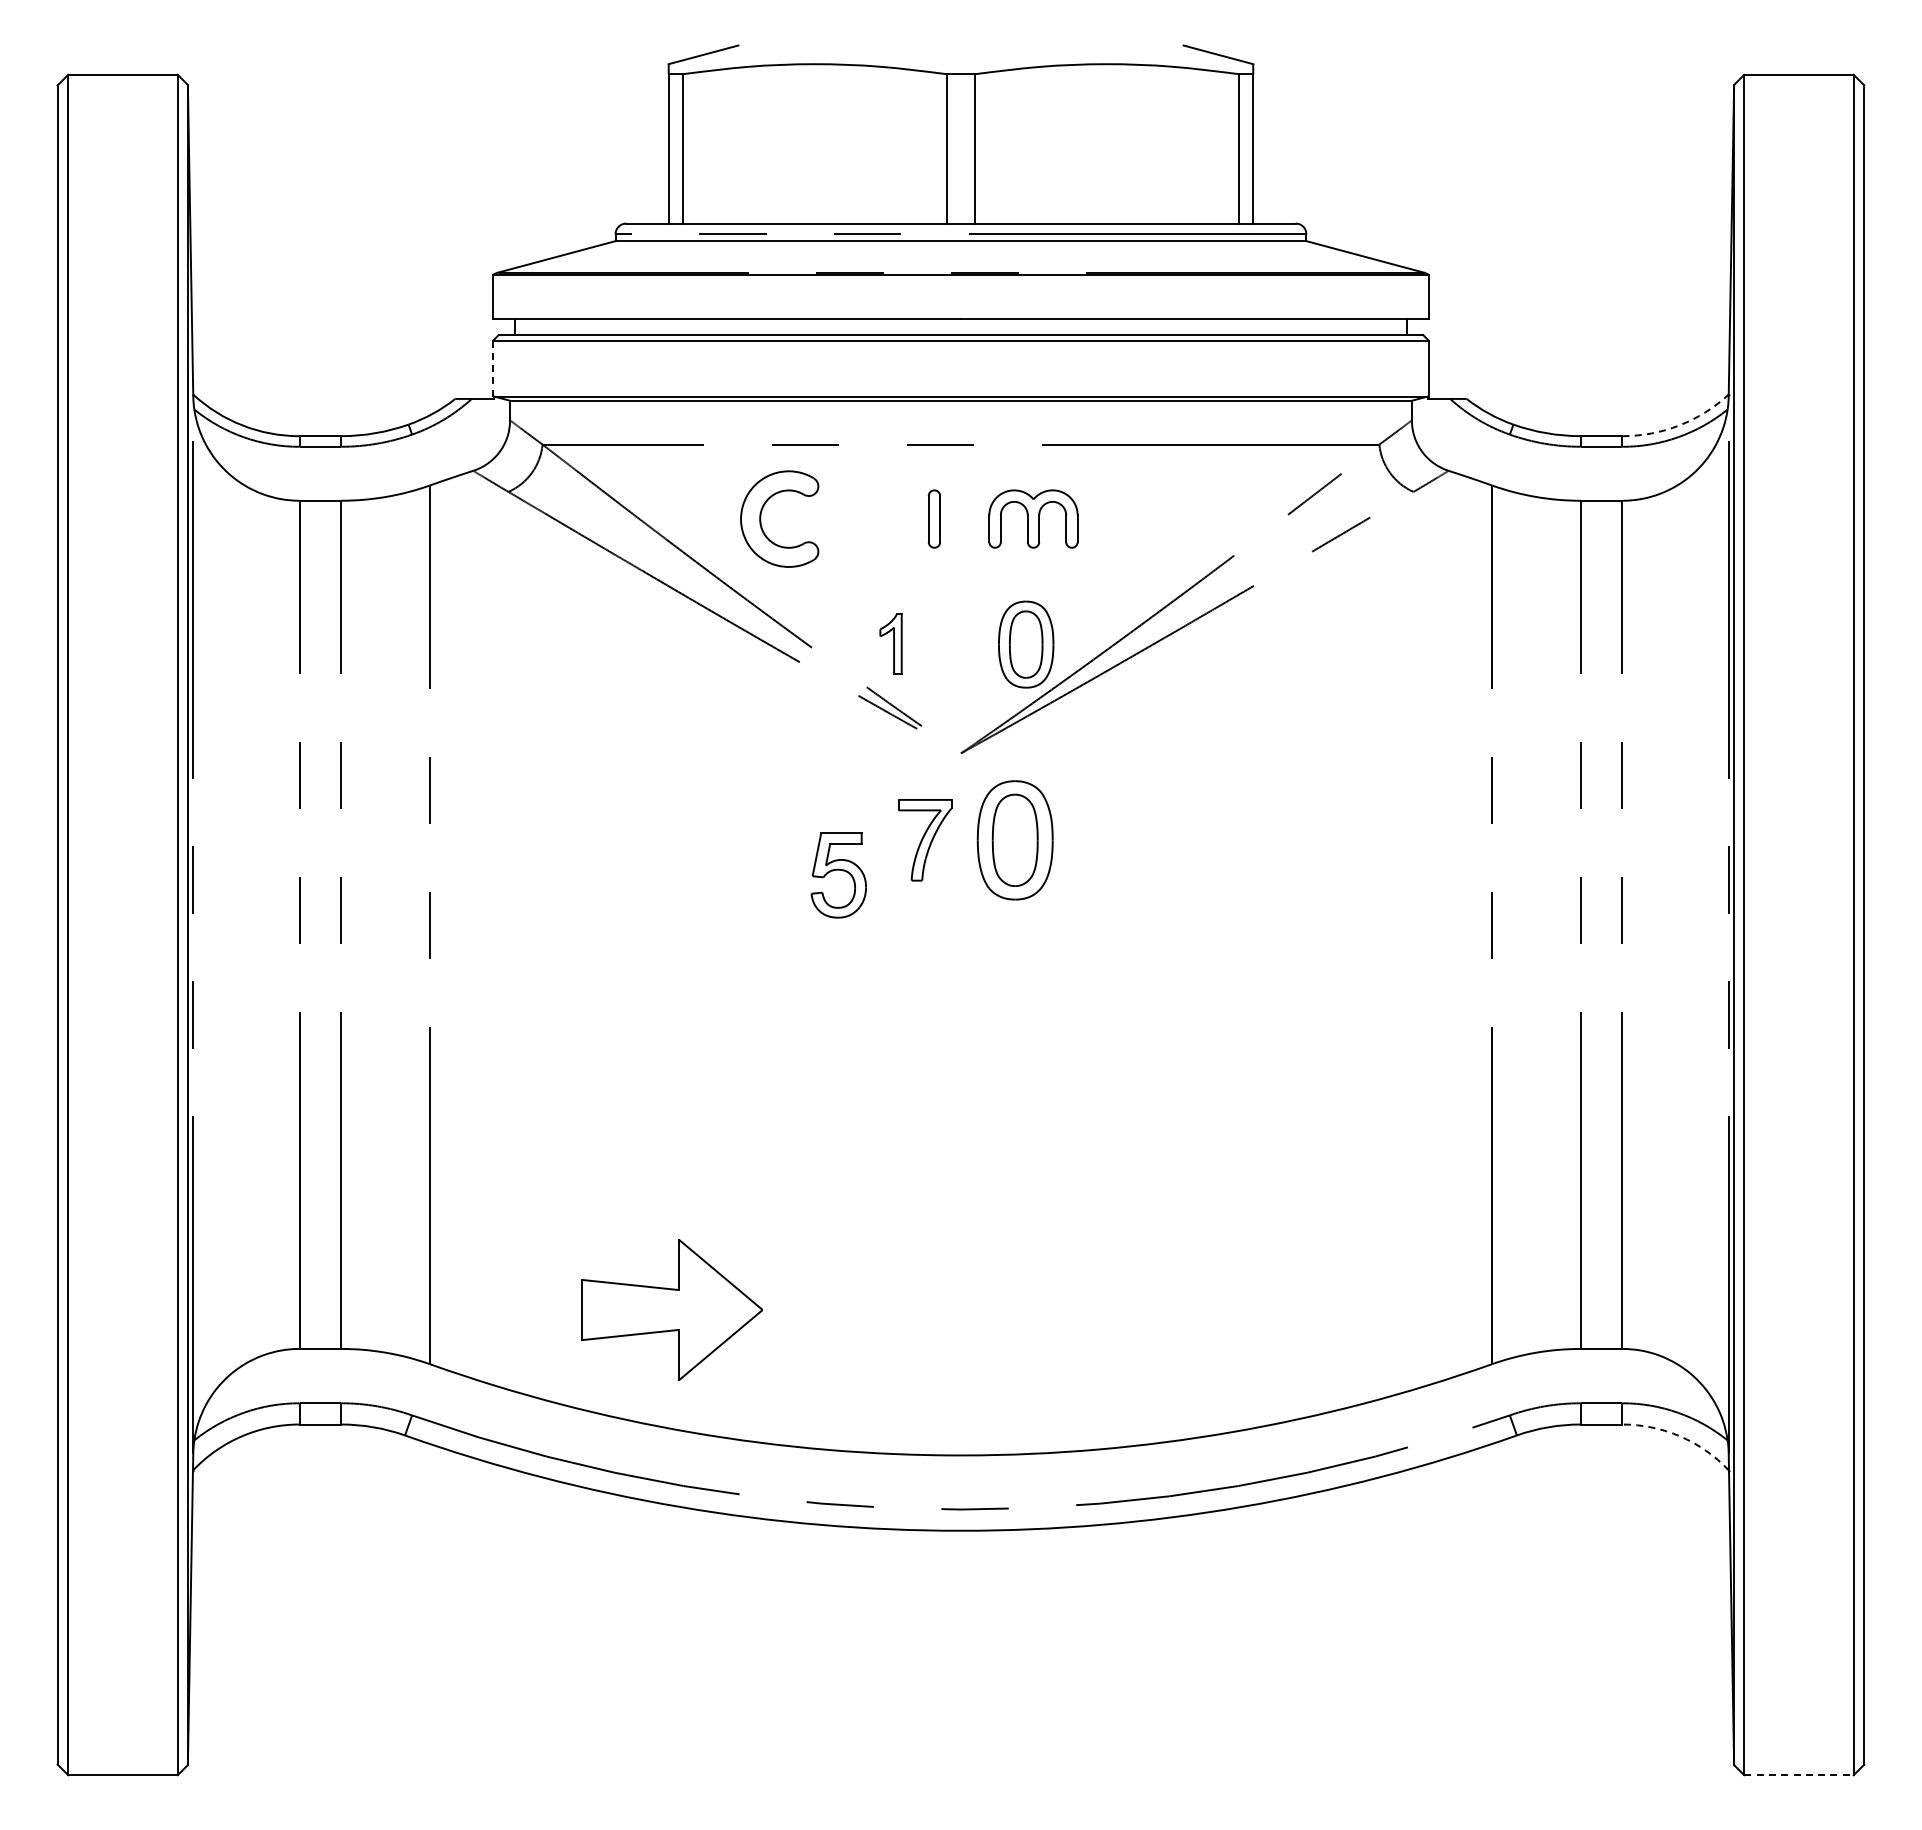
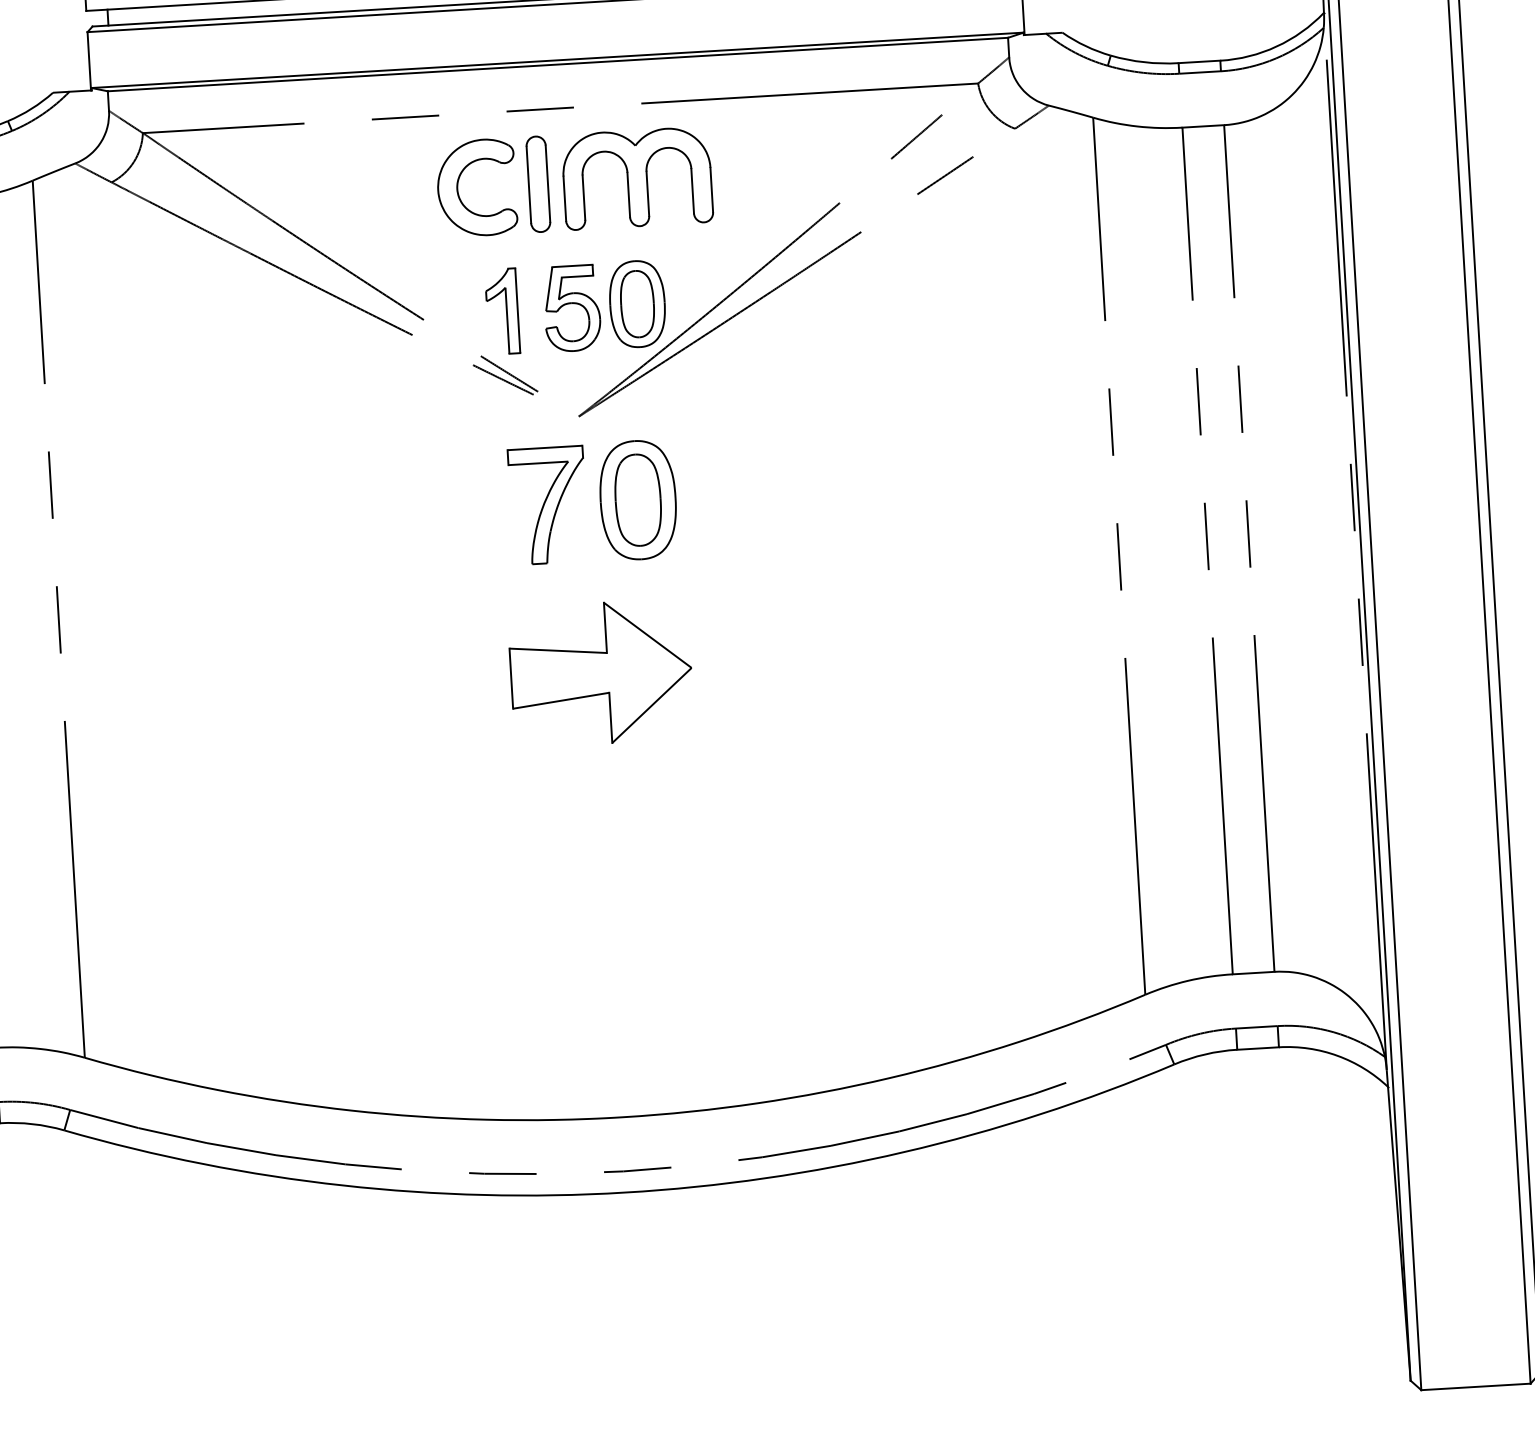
line: (493, 370) -> (89, 62), dashed -> solid
arc: (1679, 425) -> (1276, 46), dashed -> solid
part: (761, 518) -> (458, 188), moved
part: (934, 518) -> (538, 183), size x1.67
part: (1033, 518) -> (637, 177), size x1.67
part: (890, 644) -> (502, 312), size x1.43
part: (925, 839) -> (548, 504), size x1.43
part: (838, 875) -> (571, 308), moved
part: (671, 1309) -> (600, 672), moved
arc: (1680, 1436) -> (1337, 1055), dashed -> solid
line: (1798, 1775) -> (1475, 1387), dashed -> solid

